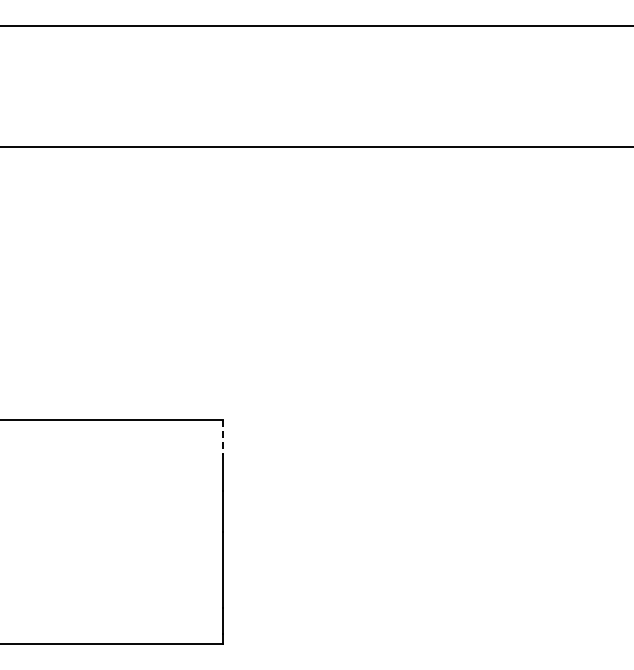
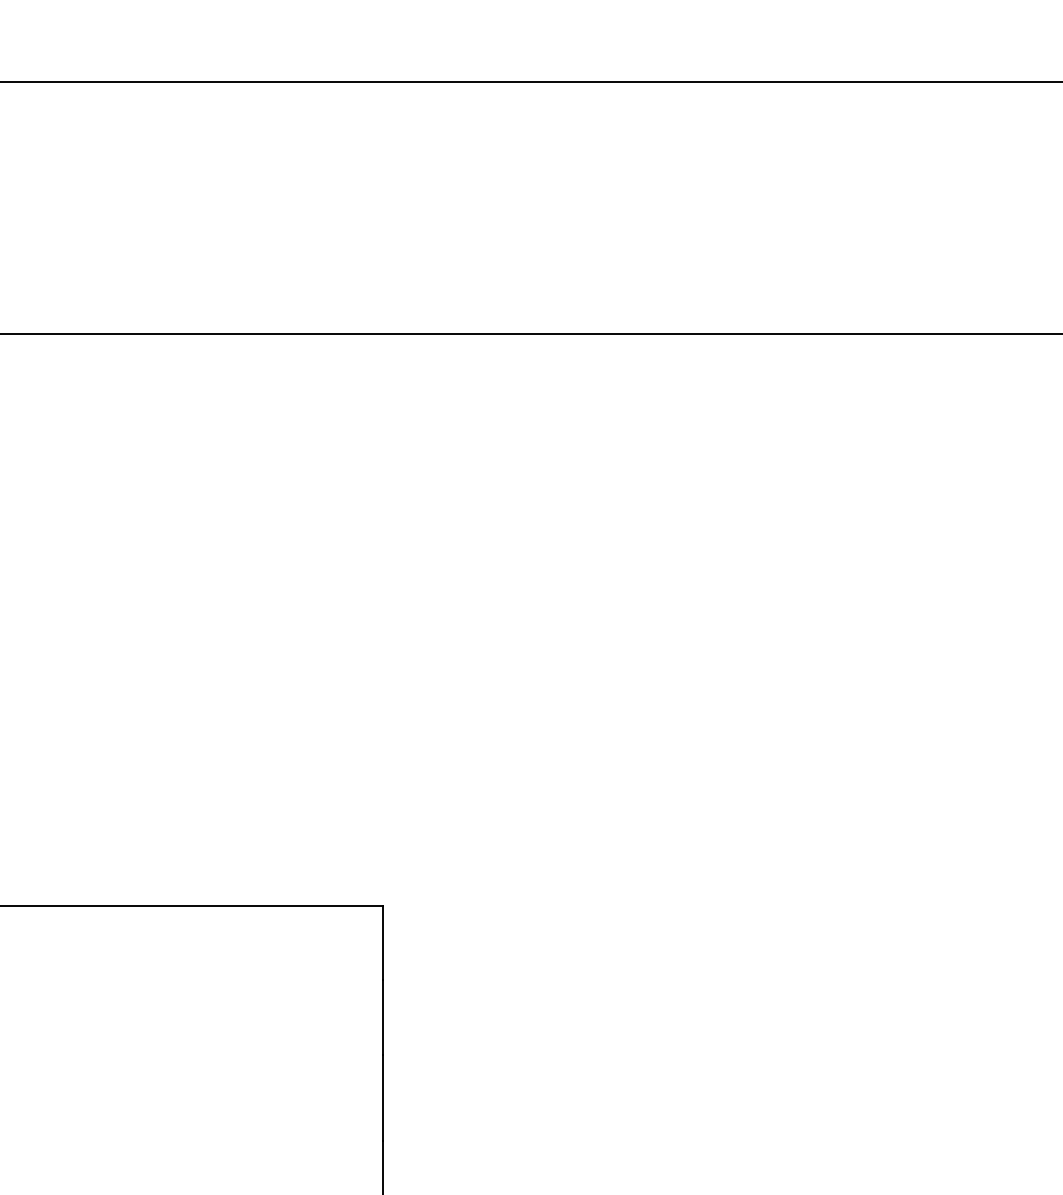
line: (223, 437) -> (383, 942), dashed -> solid

